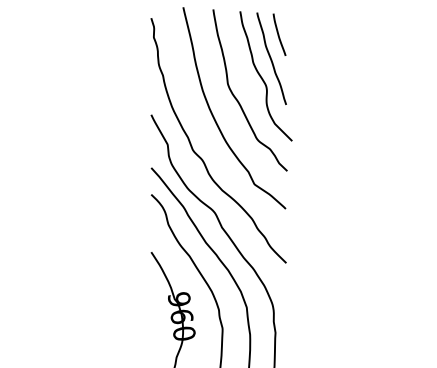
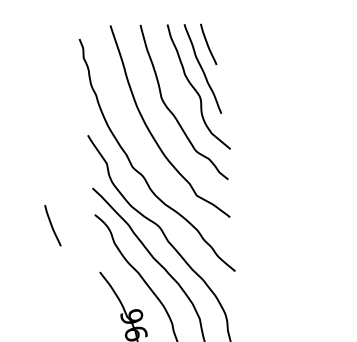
curve: (108, 201) -> (52, 225), added

